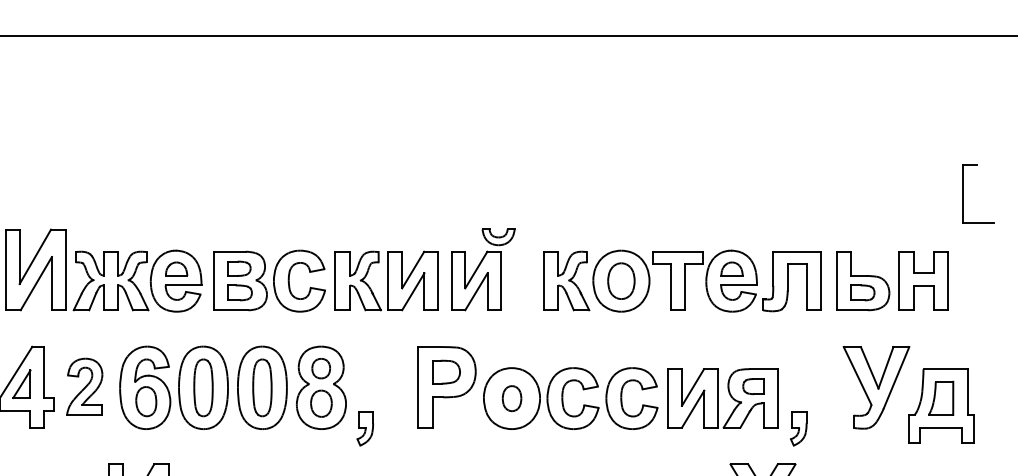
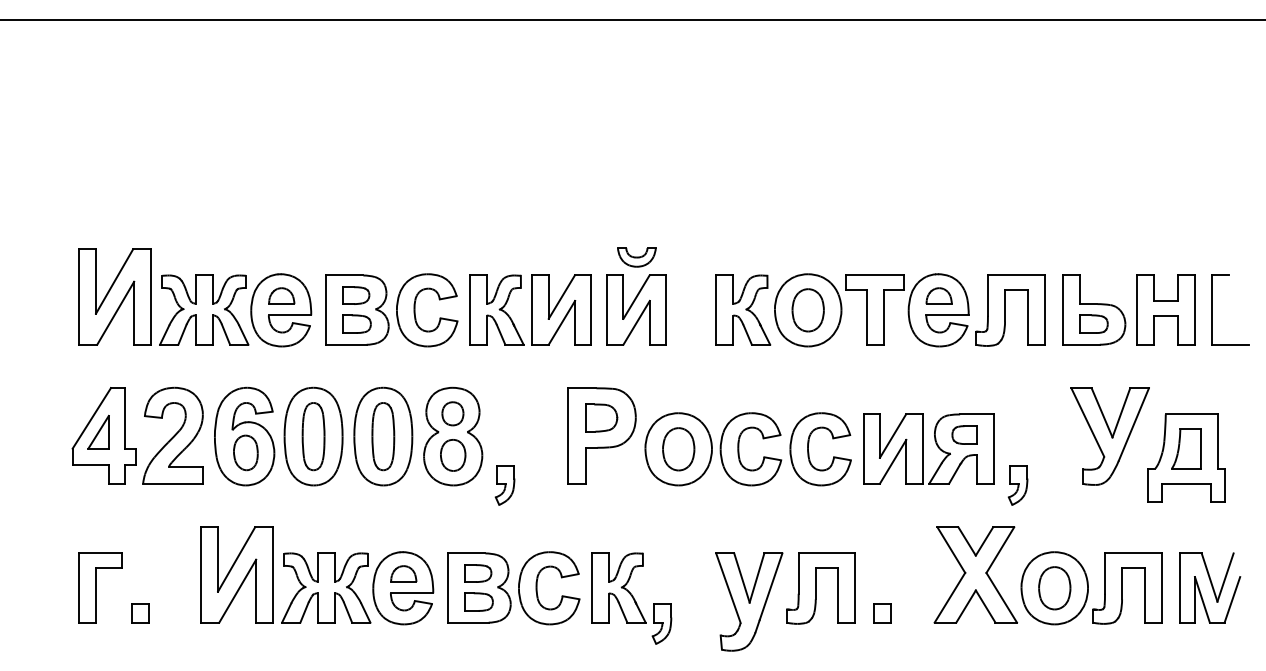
part: (962, 193) -> (1212, 309), moved
part: (498, 237) -> (636, 257), moved
part: (84, 386) -> (172, 435), size x1.43
part: (511, 398) -> (678, 449), size x1.43

